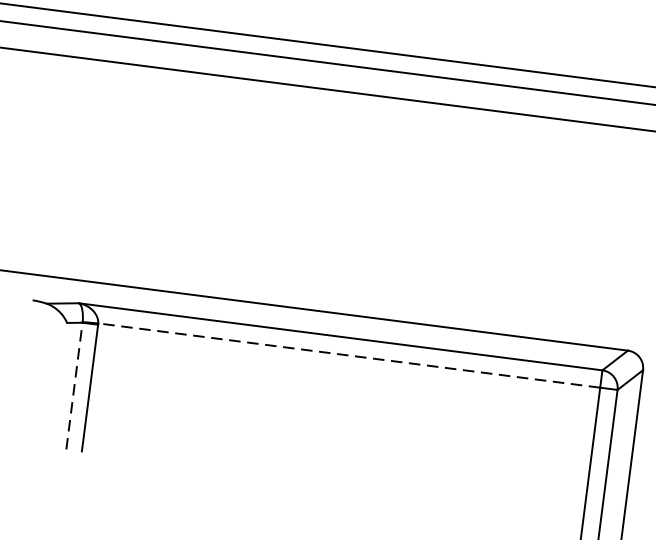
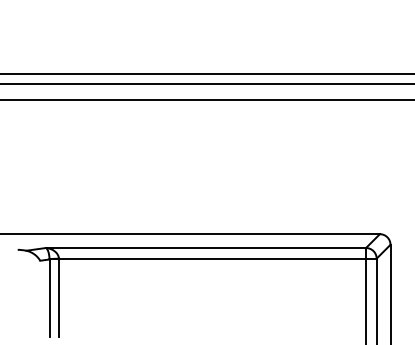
line: (349, 355) -> (212, 258), dashed -> solid
line: (74, 386) -> (49, 298), dashed -> solid

